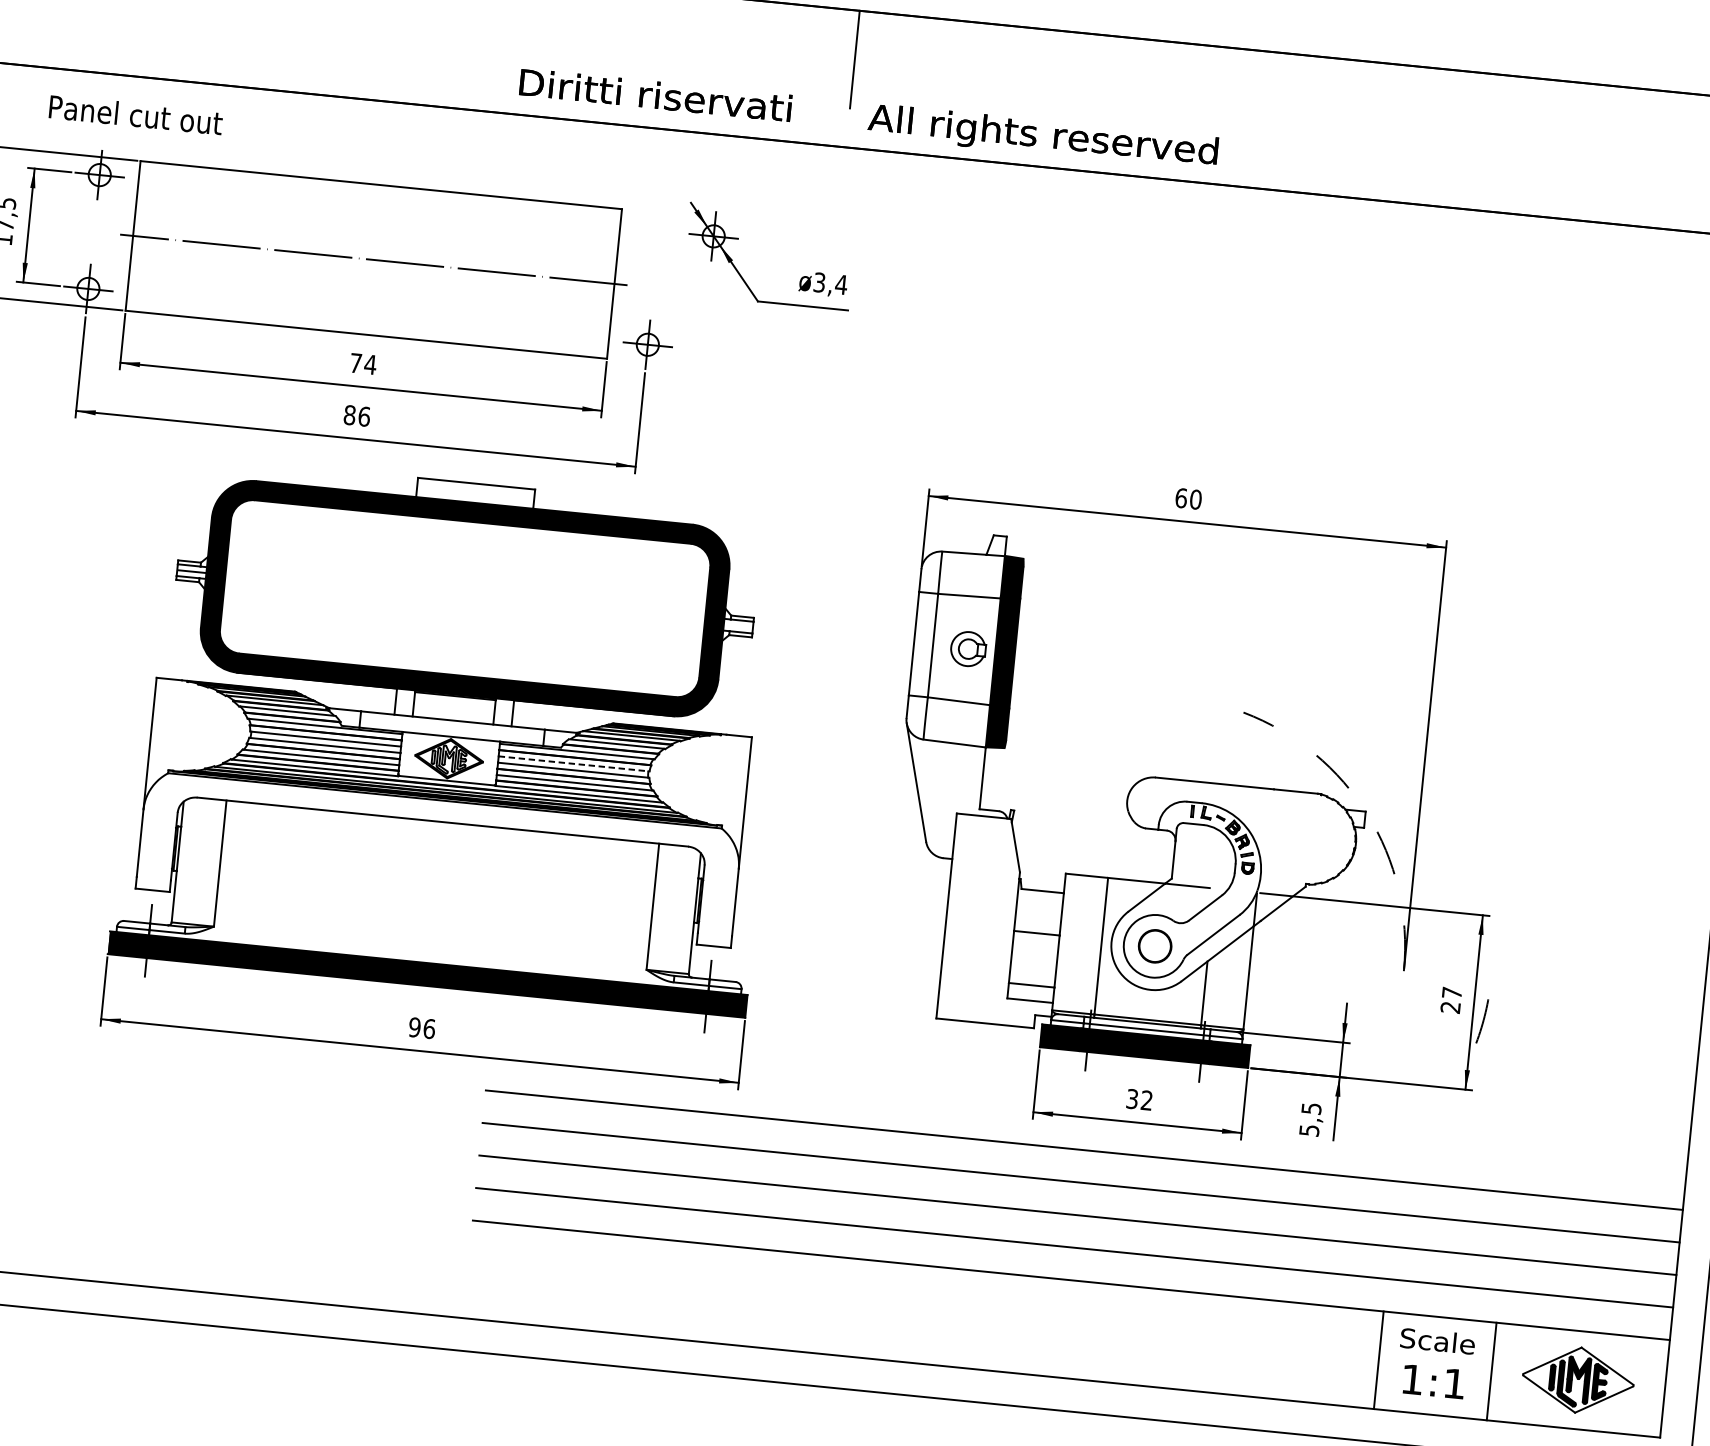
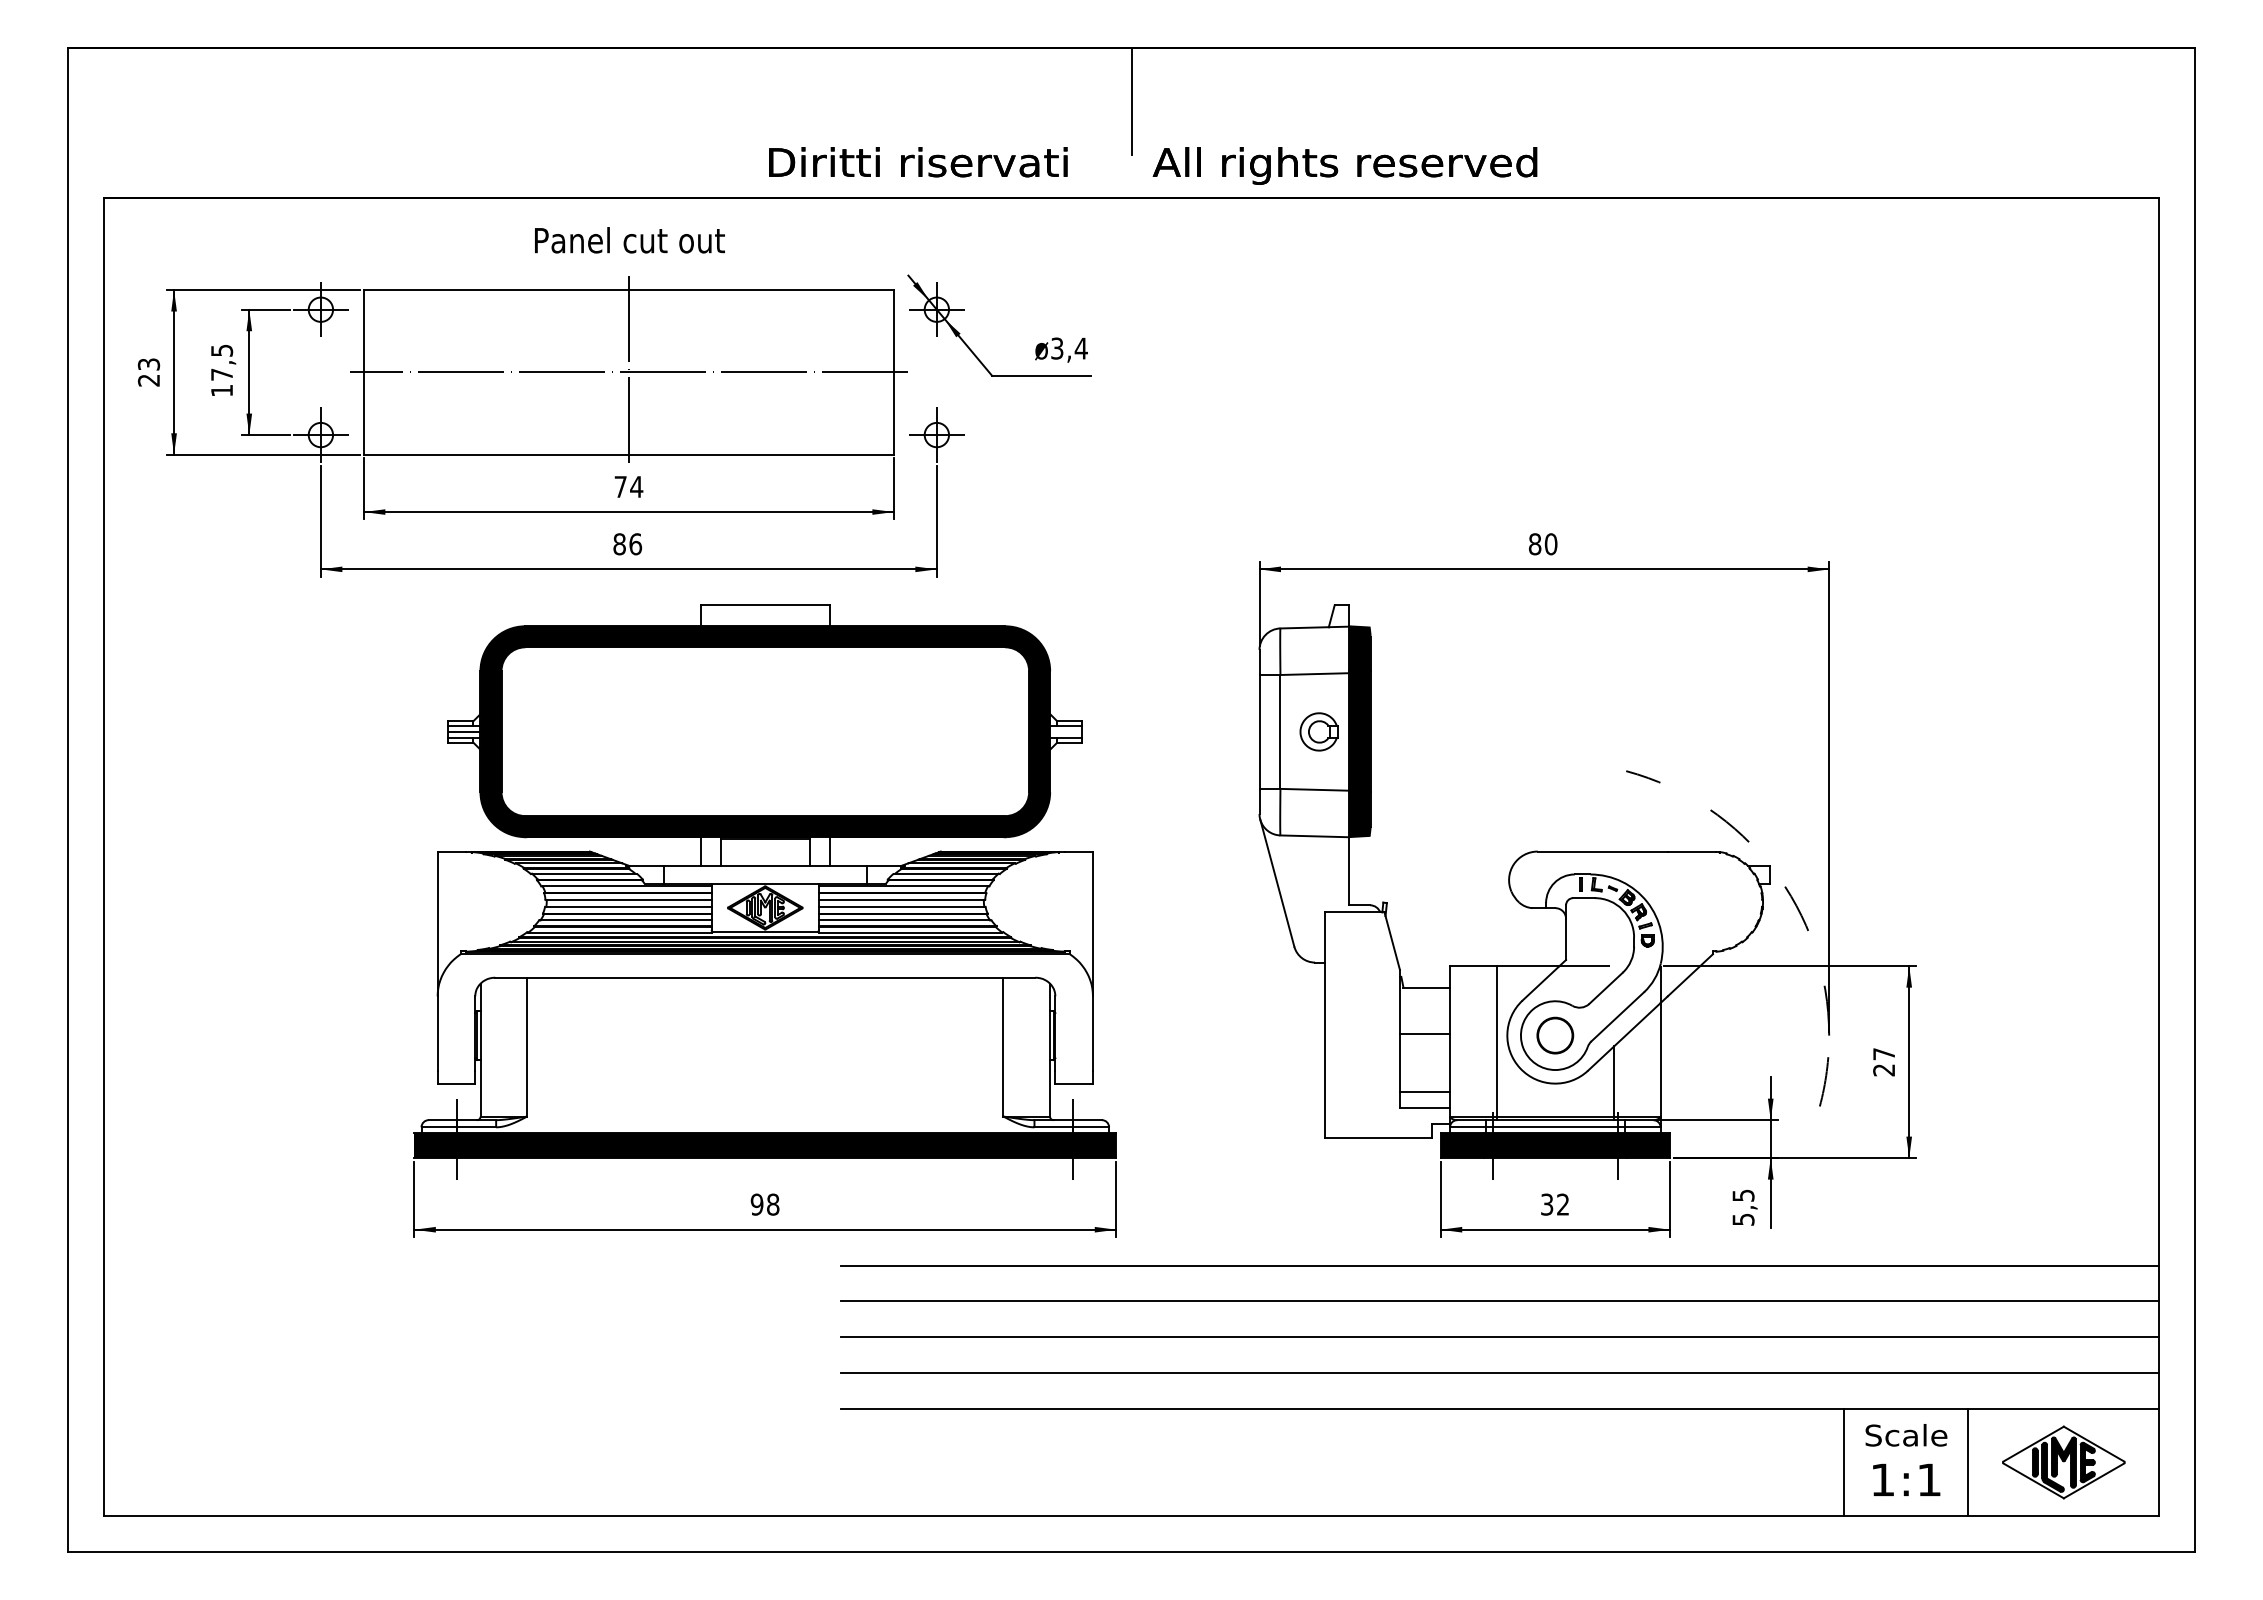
text: (135, 115) -> (629, 240), moved
line: (373, 260) -> (628, 372), added
part: (743, 277) -> (973, 351), moved
text: (1181, 498) -> (1535, 544), 60 -> 80
line: (573, 763) -> (901, 899), dashed -> solid
line: (1482, 1021) -> (1824, 1081), moved
text: (429, 1028) -> (773, 1204), 96 -> 98

